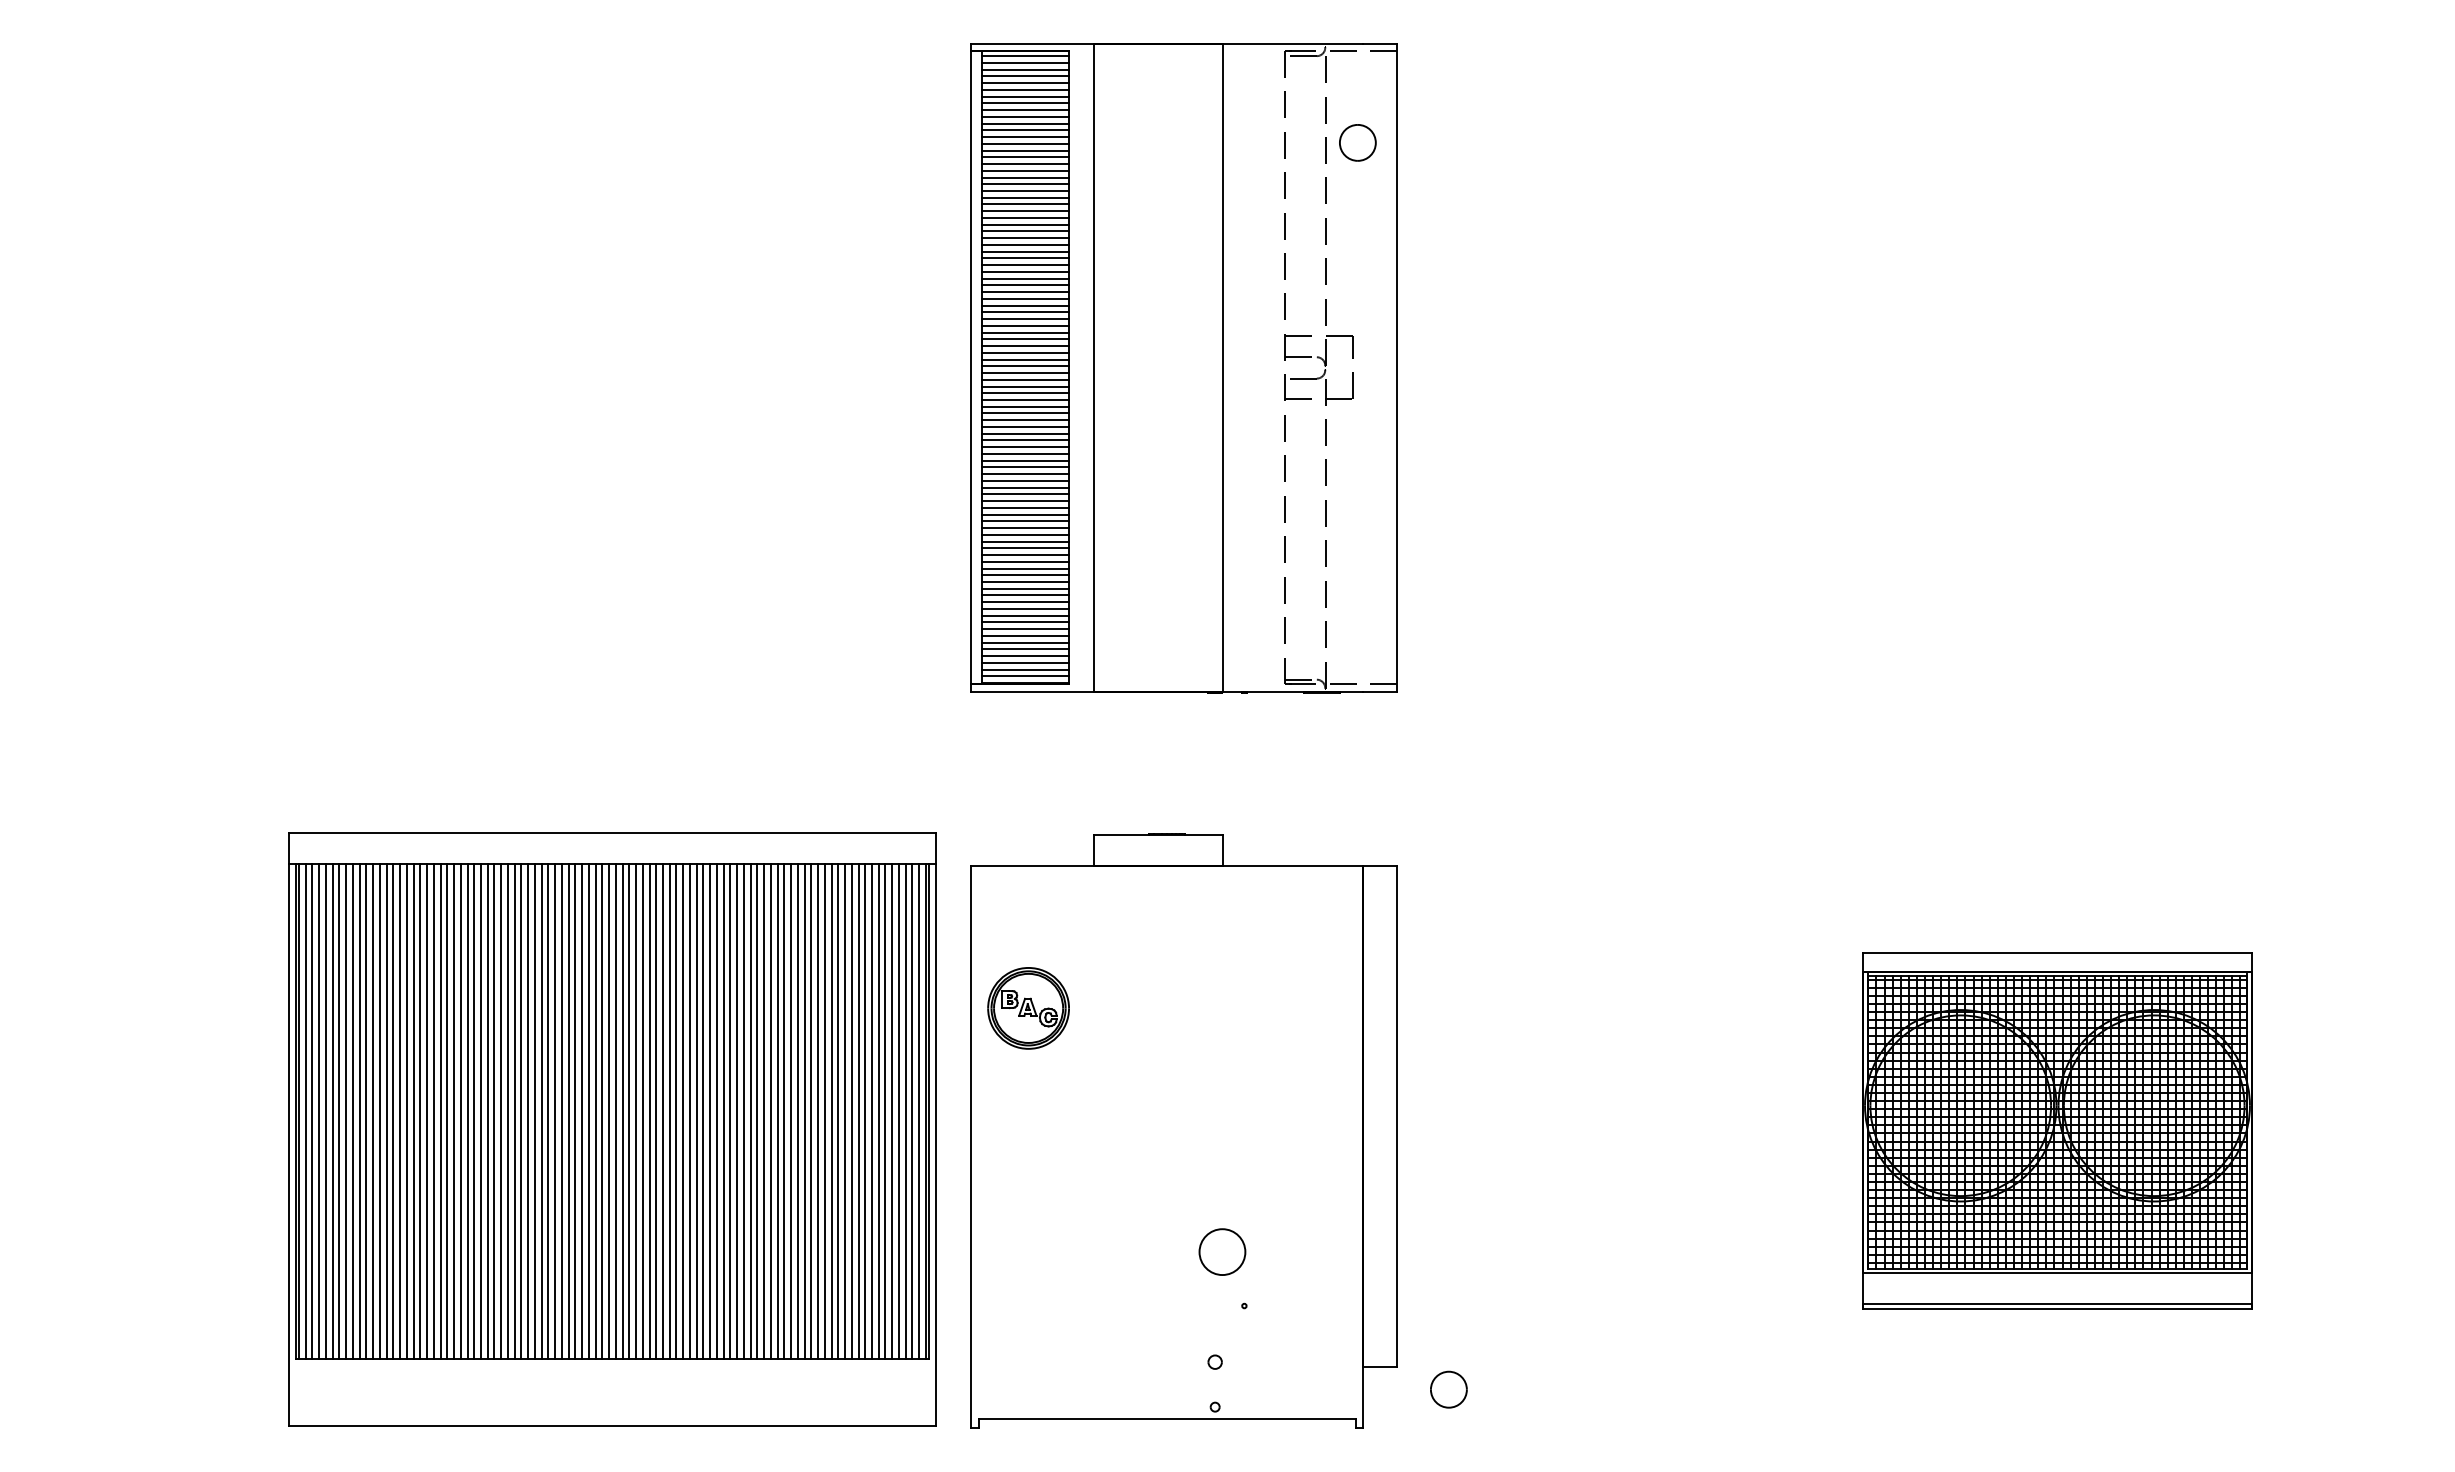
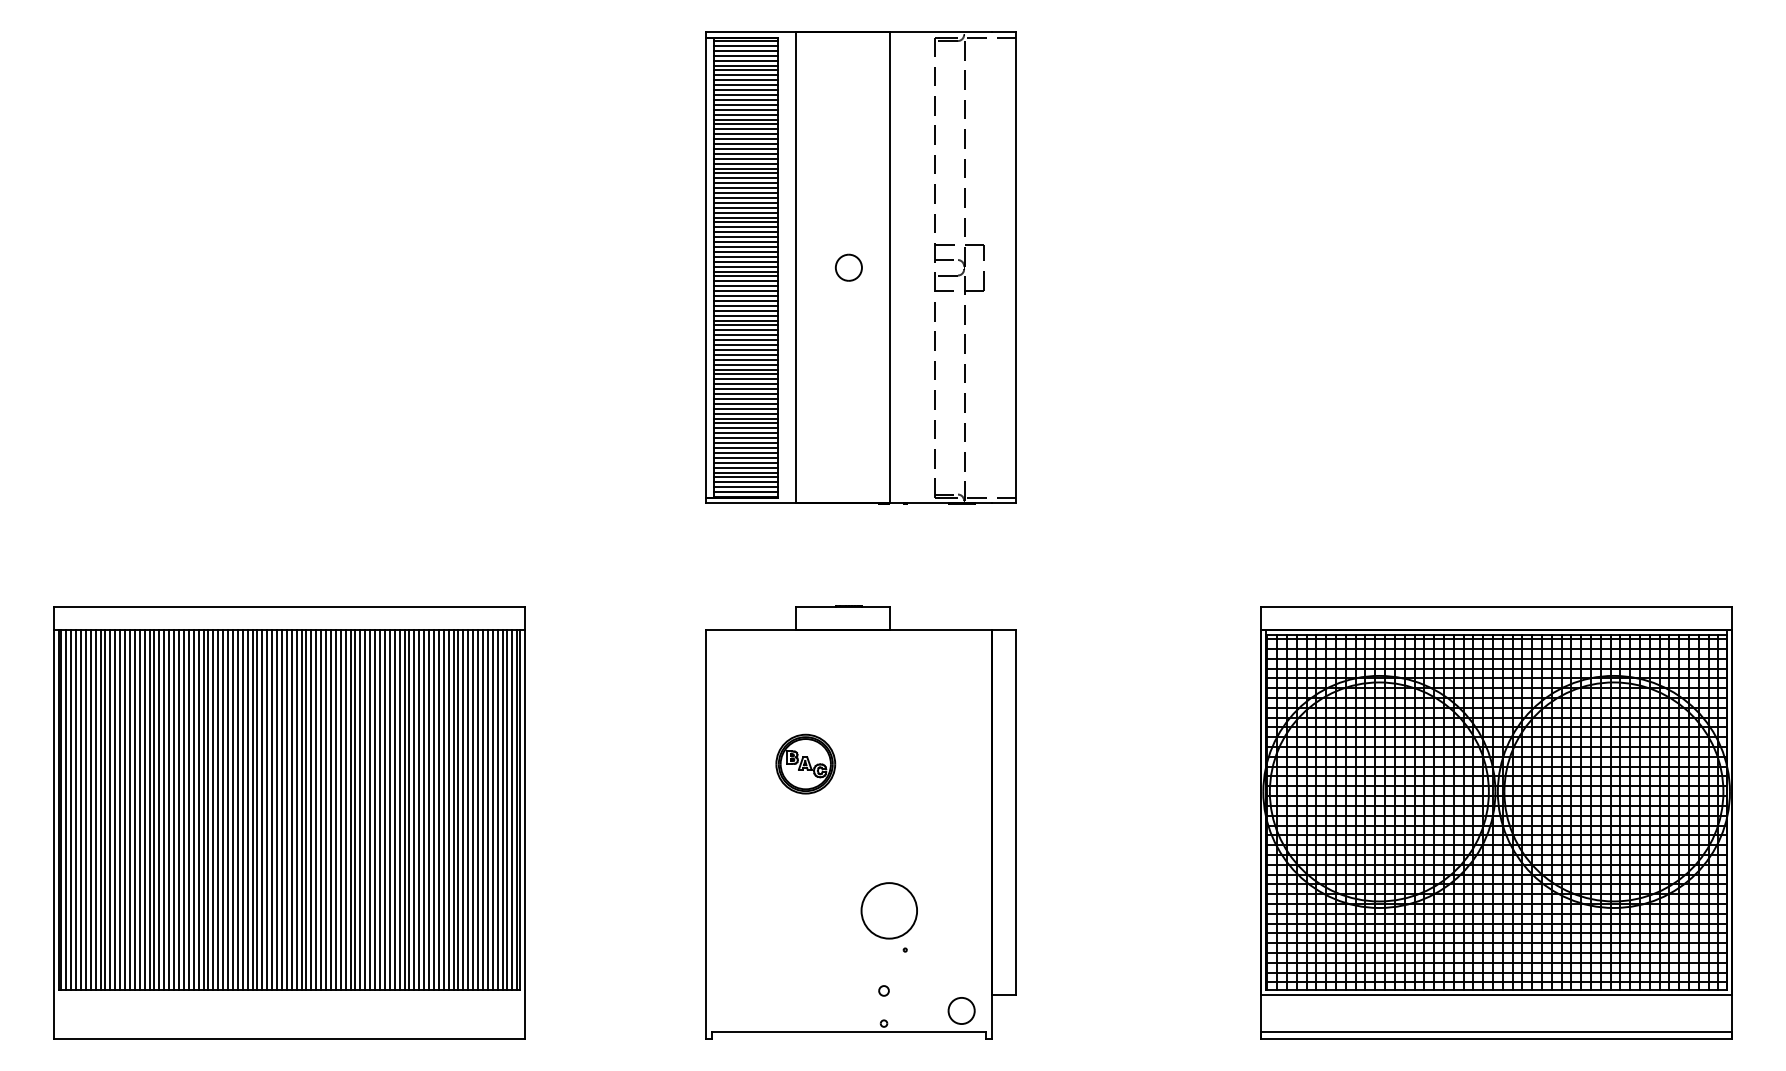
part: (1357, 142) -> (848, 267), moved
part: (1028, 1008) -> (805, 764), moved
part: (612, 1129) -> (289, 823), moved
part: (2057, 1131) -> (1496, 823), size x1.67
circle: (1222, 1251) -> (889, 910), size x1.67
part: (1448, 1389) -> (961, 1010), moved

